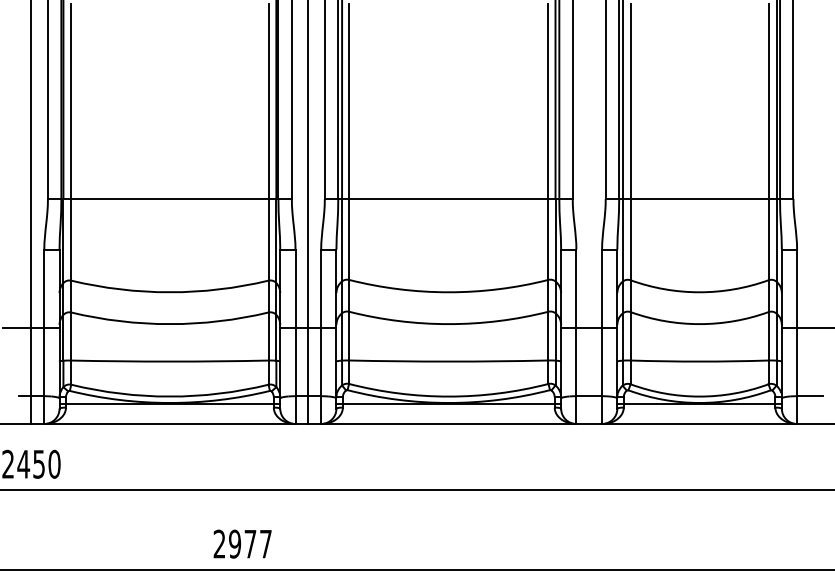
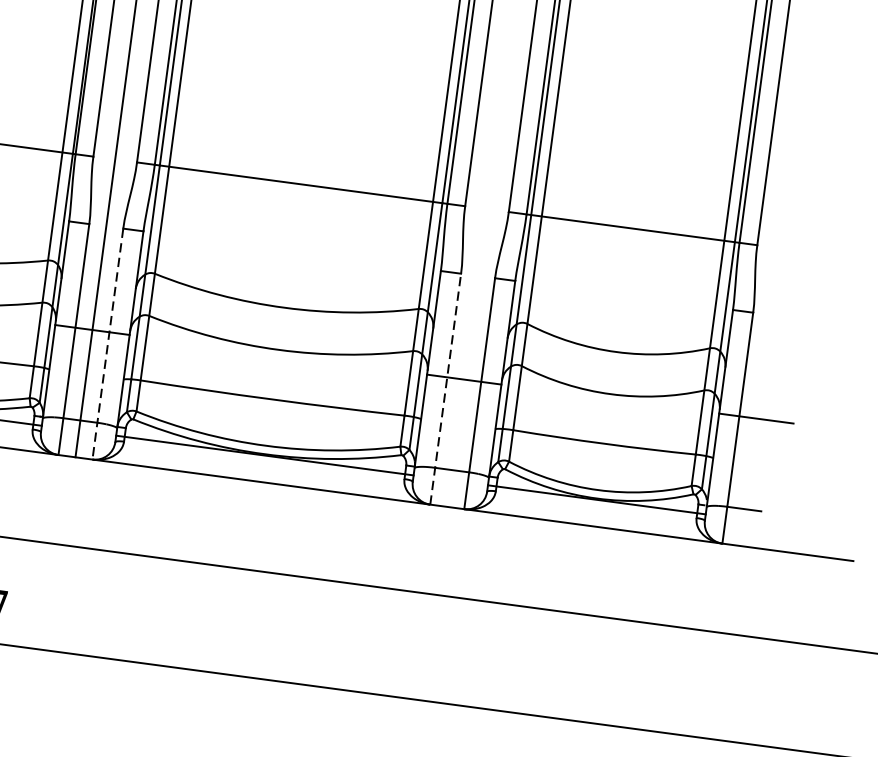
line: (576, 336) -> (445, 388), solid -> dashed
line: (321, 337) -> (108, 345), solid -> dashed

